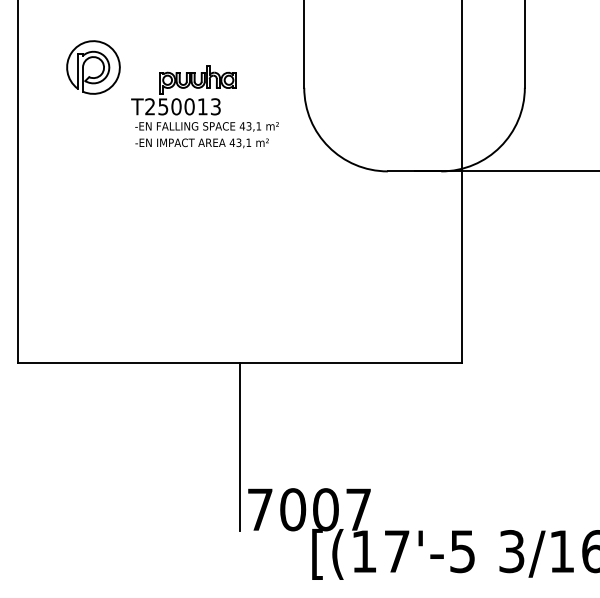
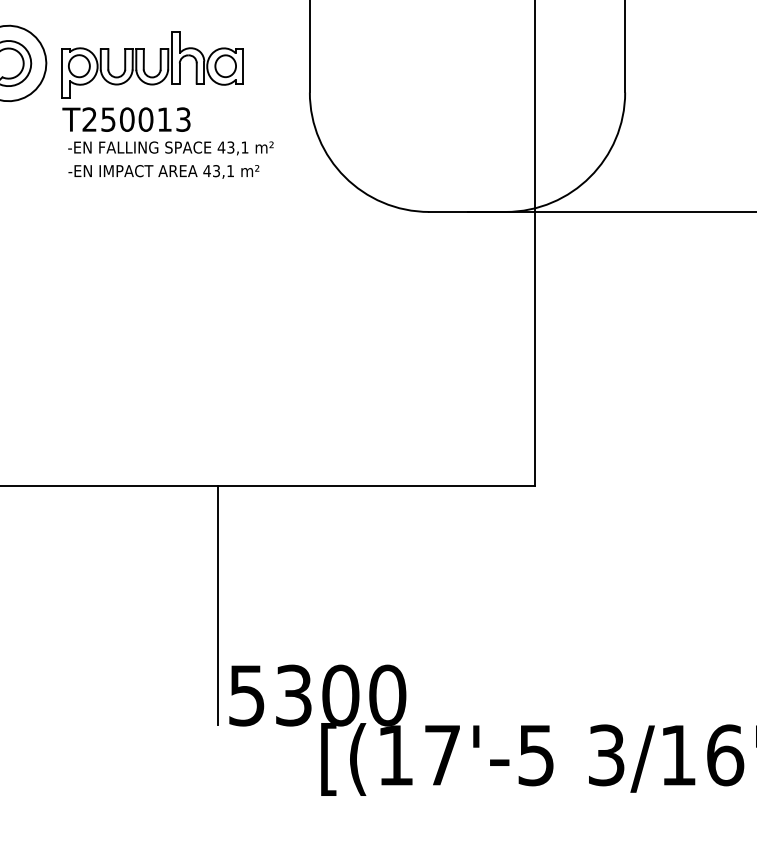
part: (204, 96) -> (167, 104), size x1.67
text: (309, 509) -> (317, 695), 7007 -> 5300

